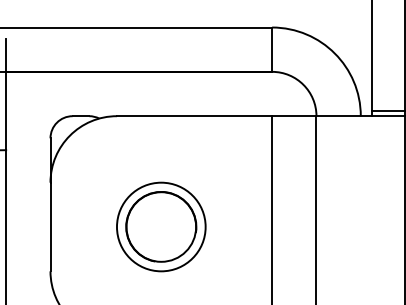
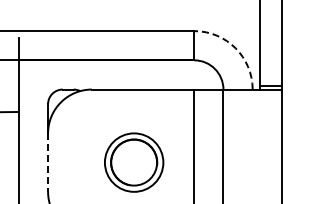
arc: (334, 53) -> (235, 48), solid -> dashed
part: (161, 226) -> (134, 162), moved
line: (51, 228) -> (48, 163), solid -> dashed

